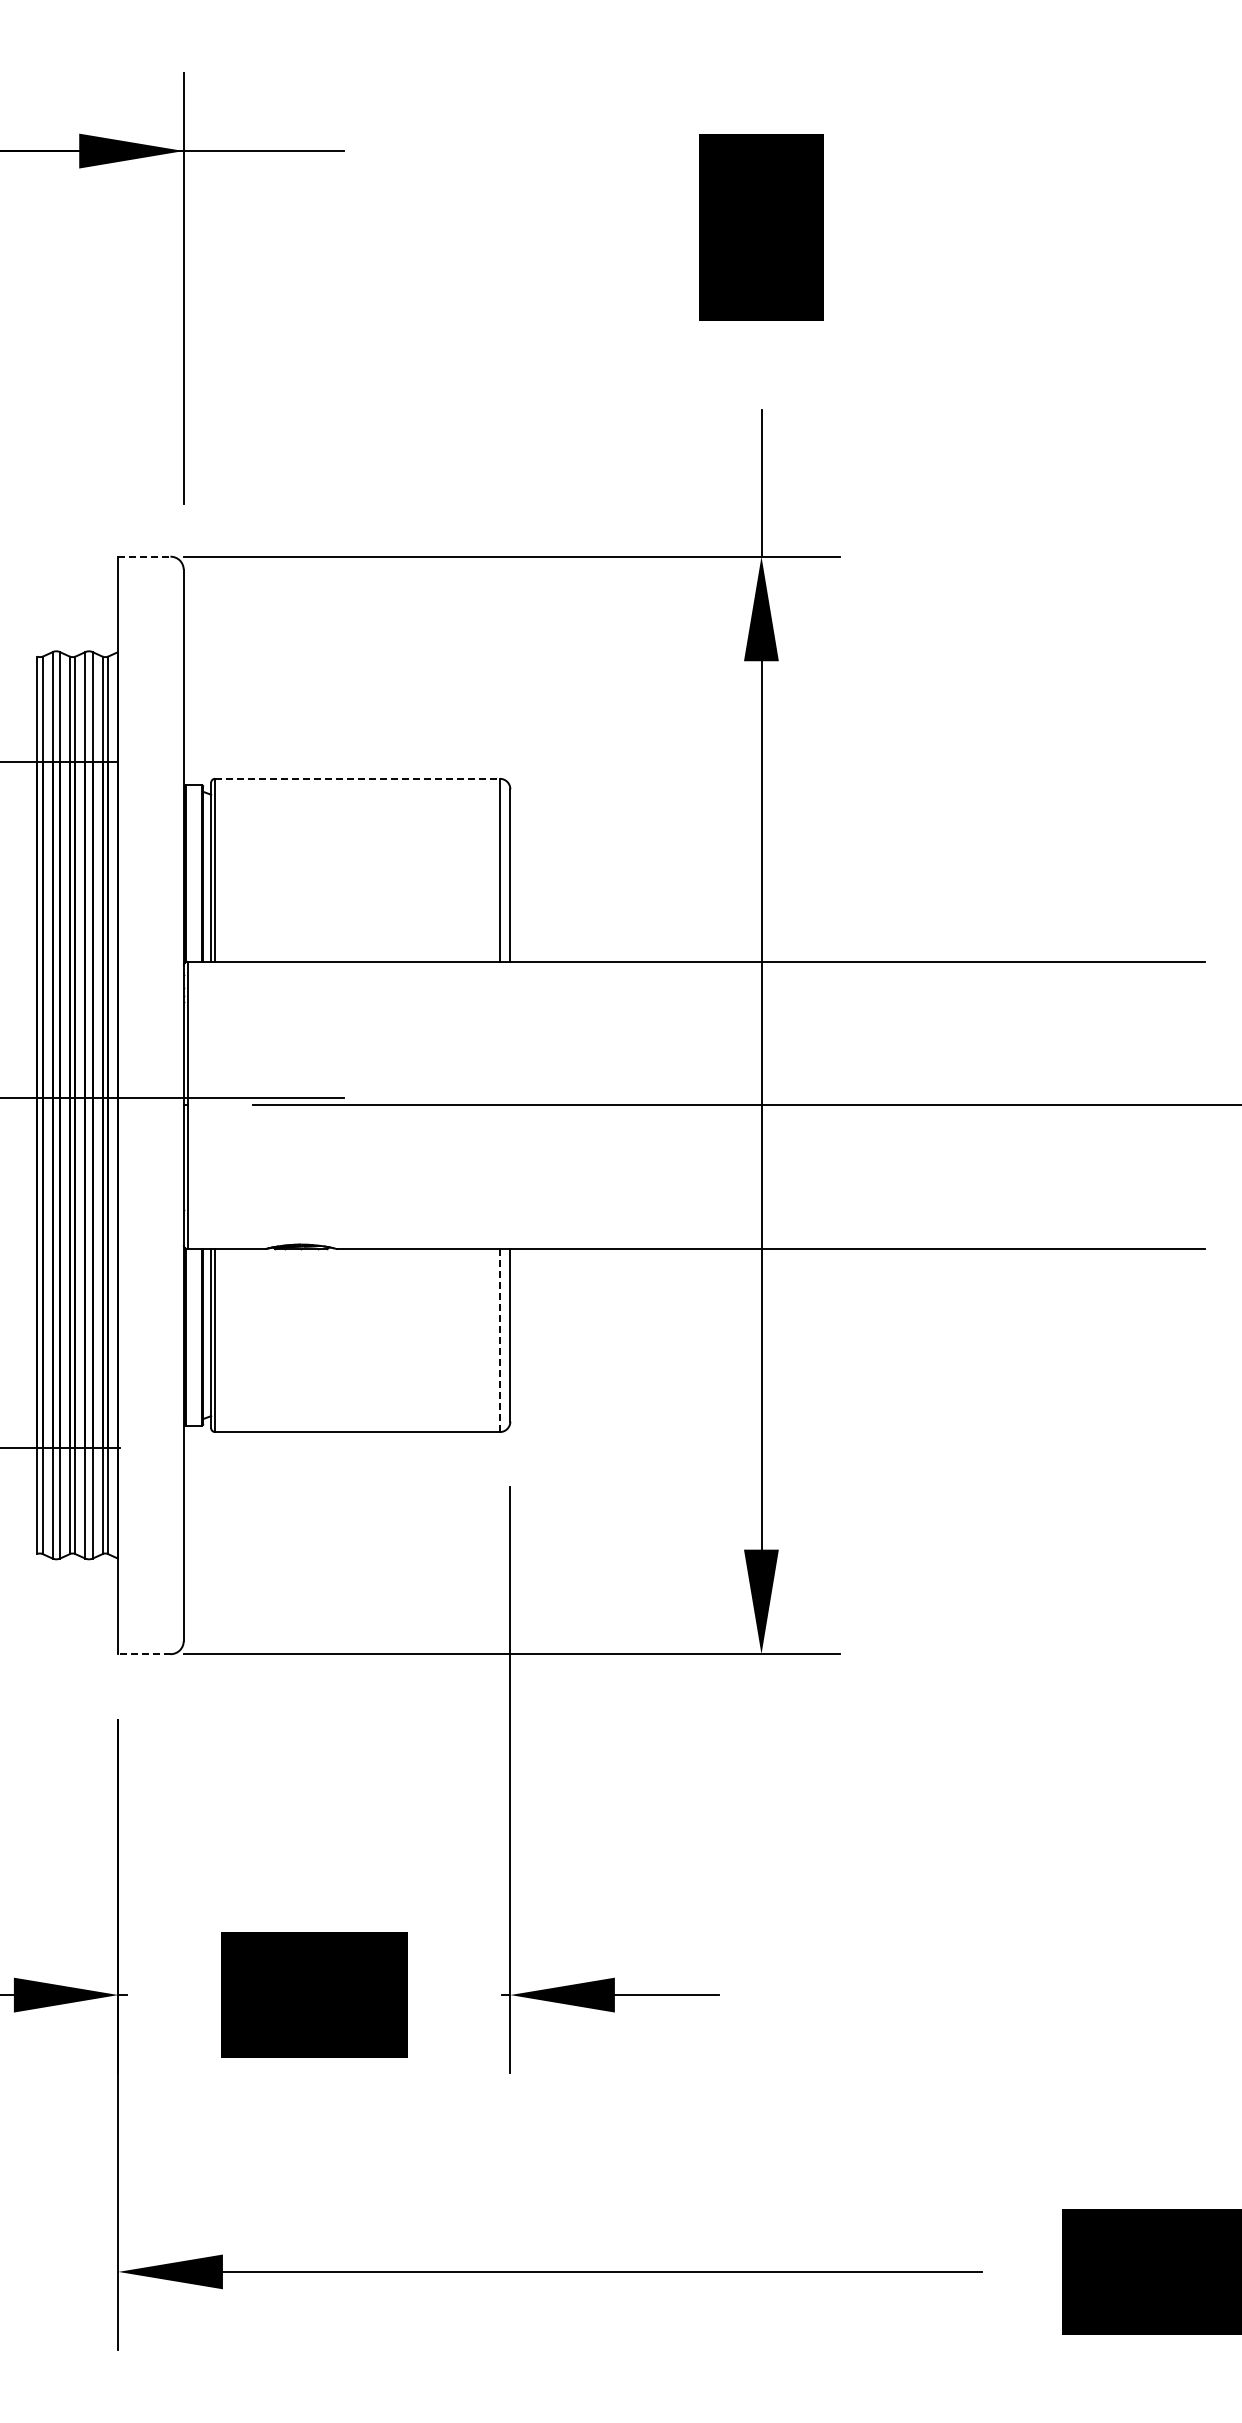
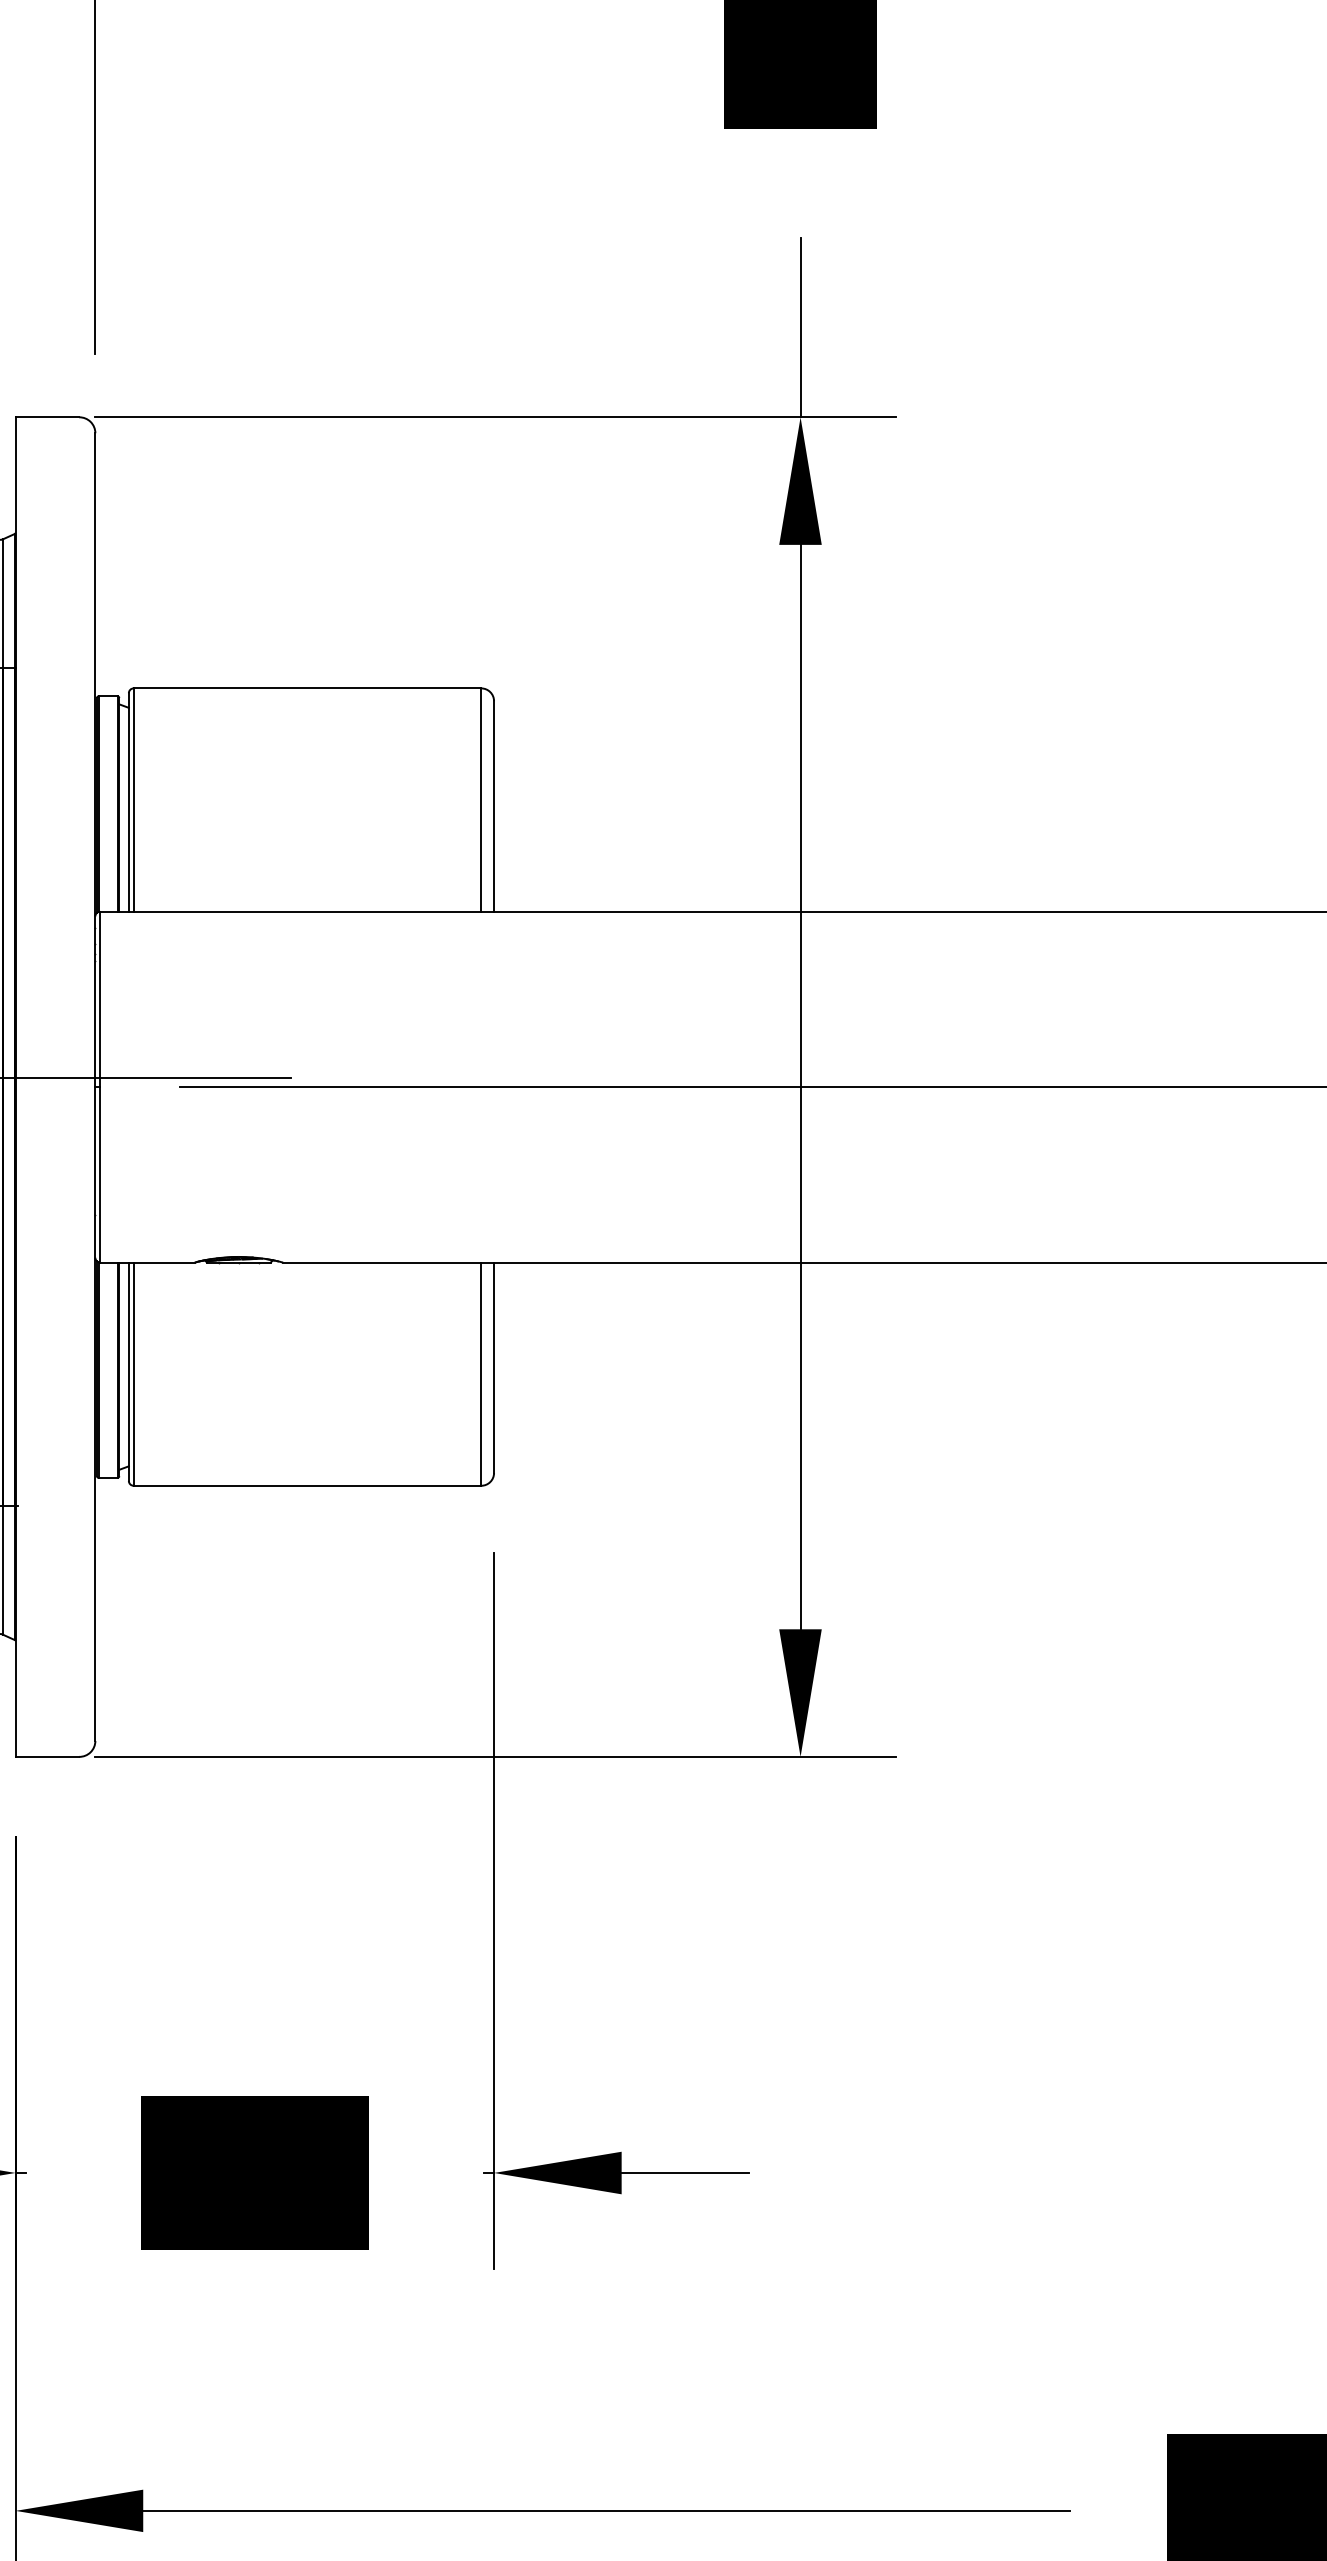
line: (145, 556) -> (48, 417), dashed -> solid
line: (358, 778) -> (308, 688), dashed -> solid
line: (499, 1341) -> (480, 1375), dashed -> solid
line: (144, 1654) -> (47, 1757), dashed -> solid

